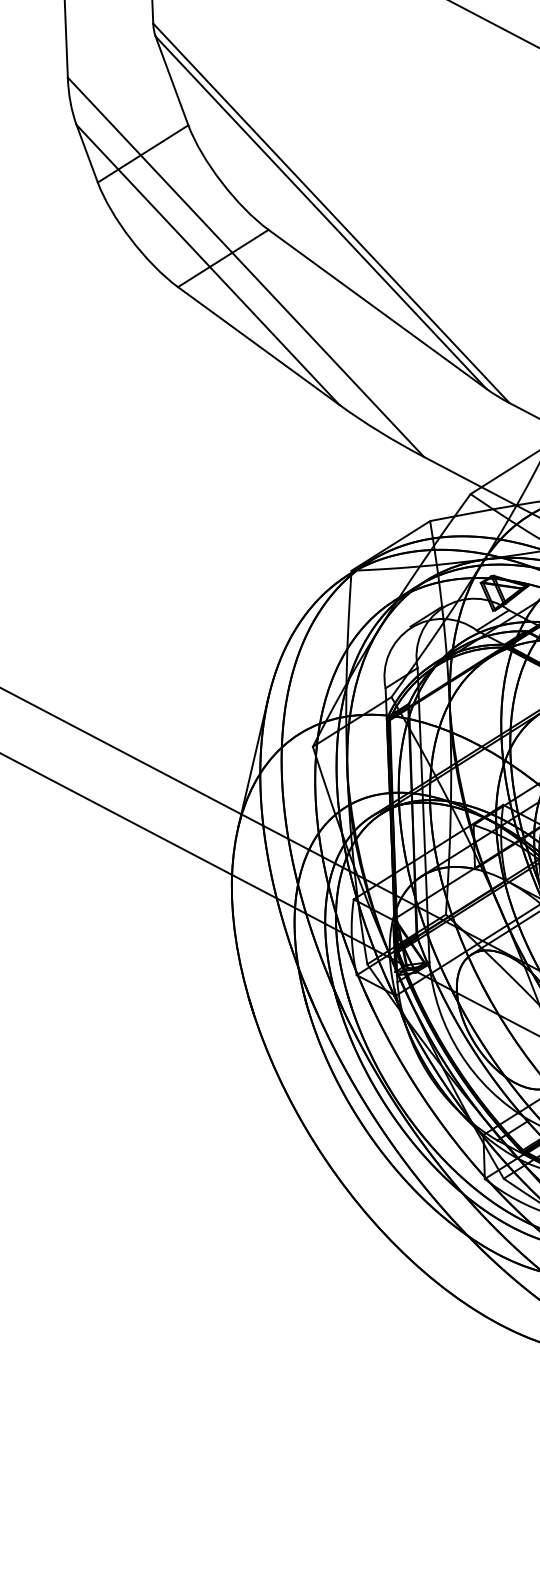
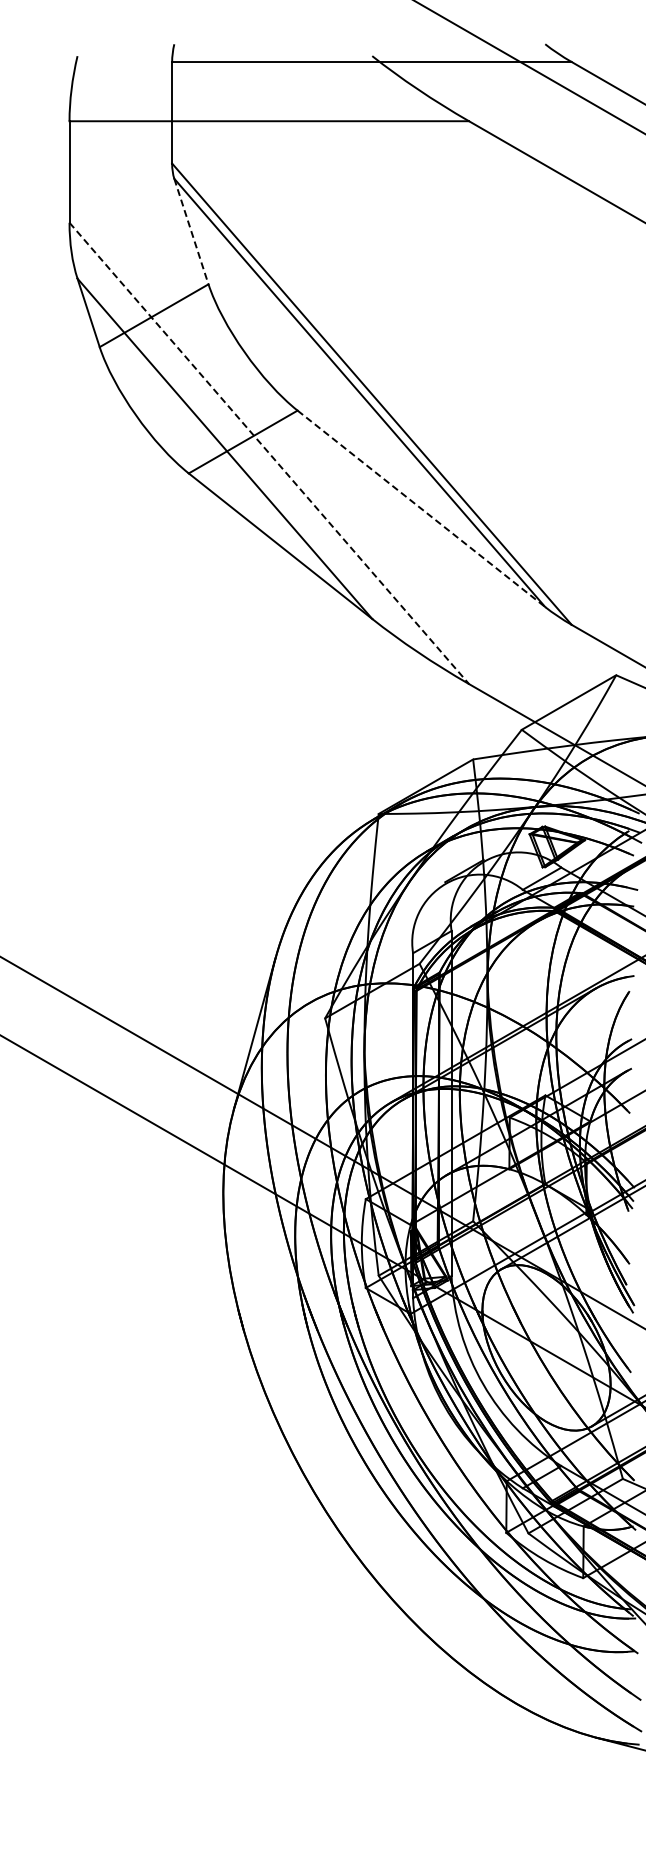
line: (172, 81) -> (191, 232), solid -> dashed
line: (246, 267) -> (269, 453), solid -> dashed
line: (377, 309) -> (421, 509), solid -> dashed

